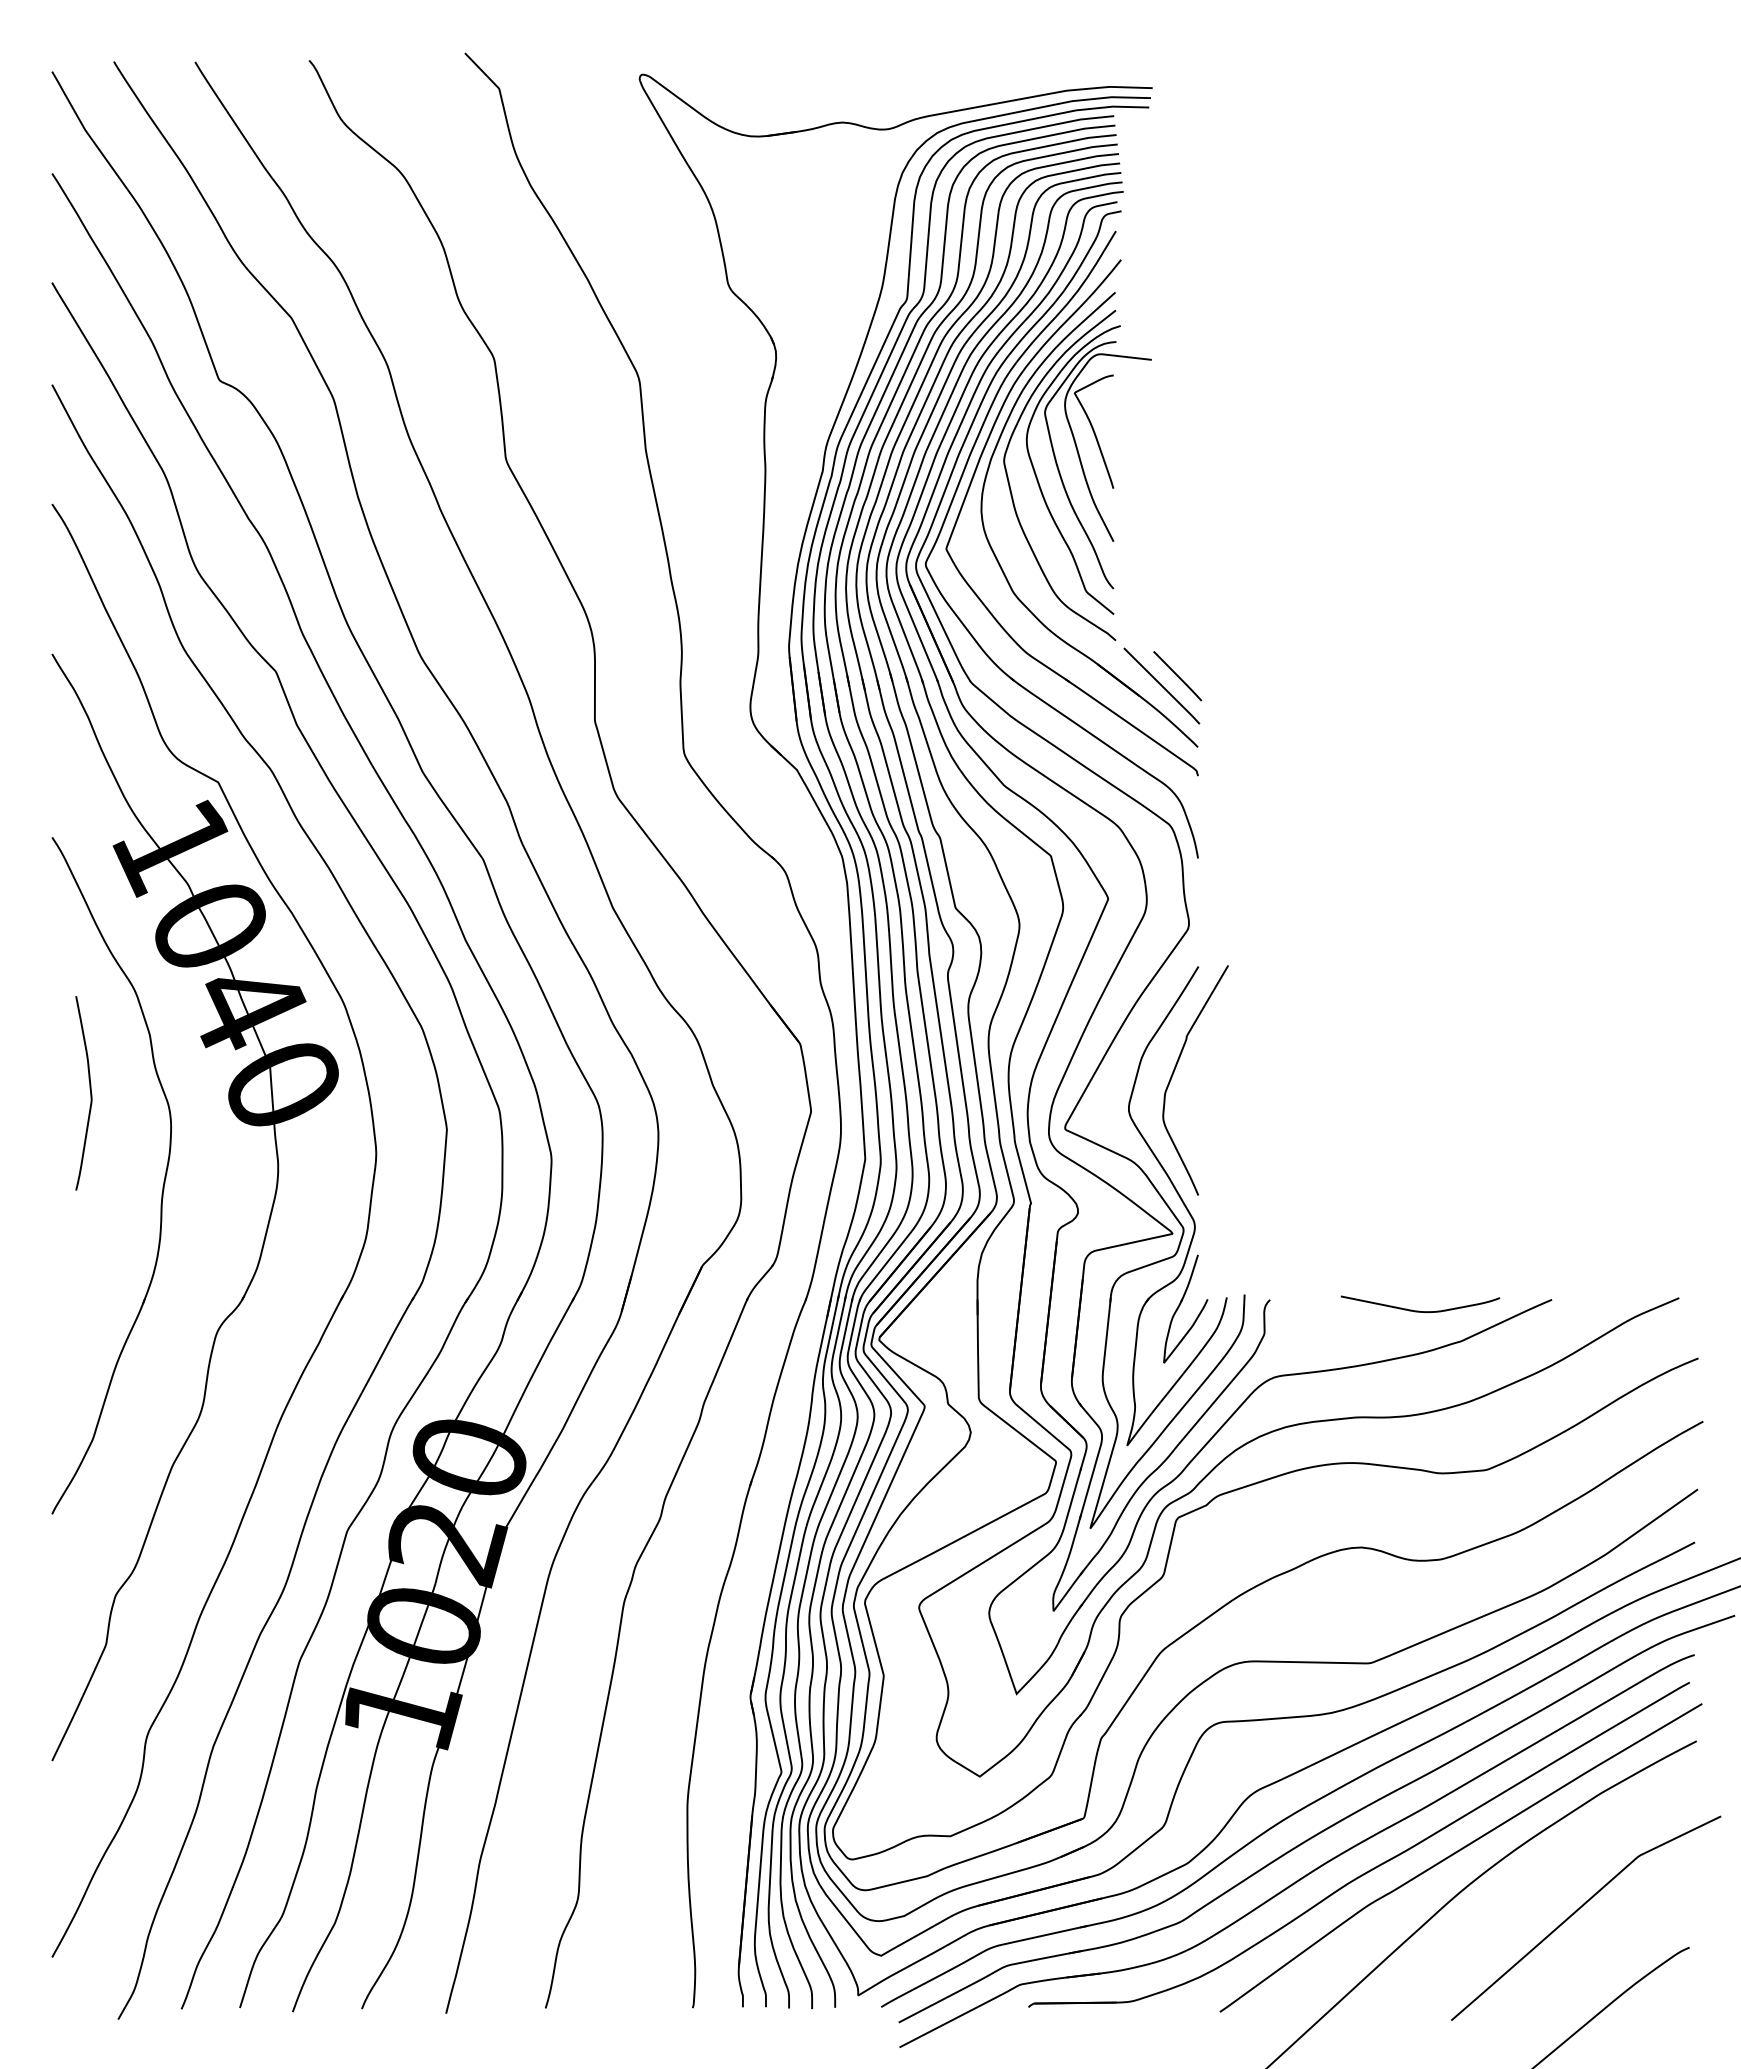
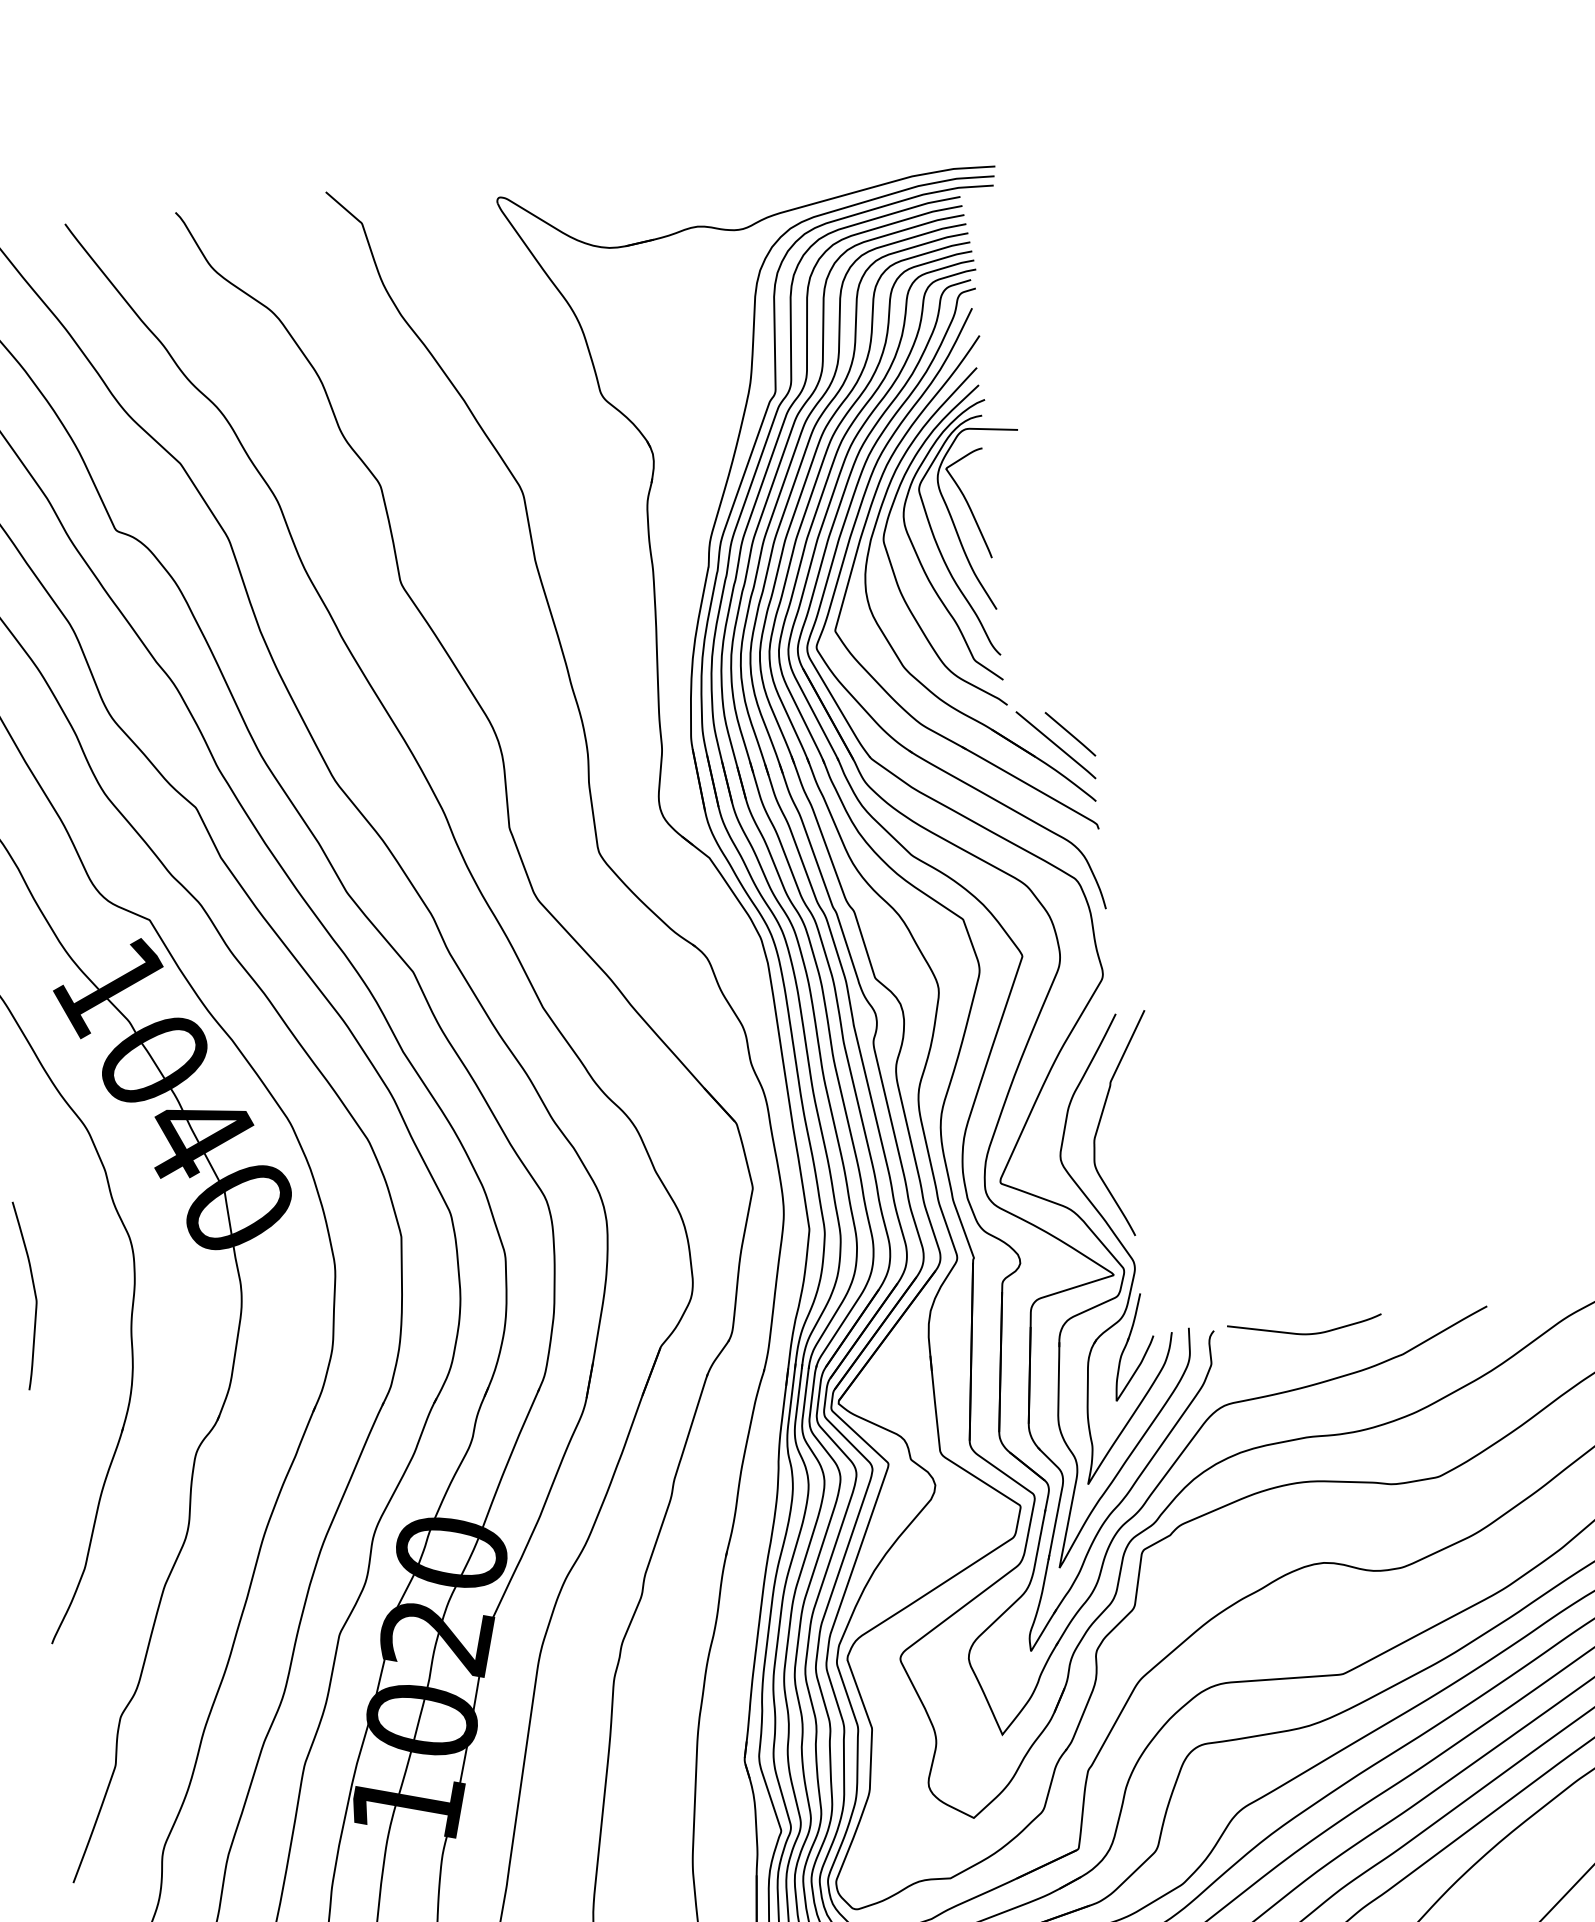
curve: (90, 1093) -> (34, 1294), moved
curve: (1419, 1310) -> (1304, 1333), moved

